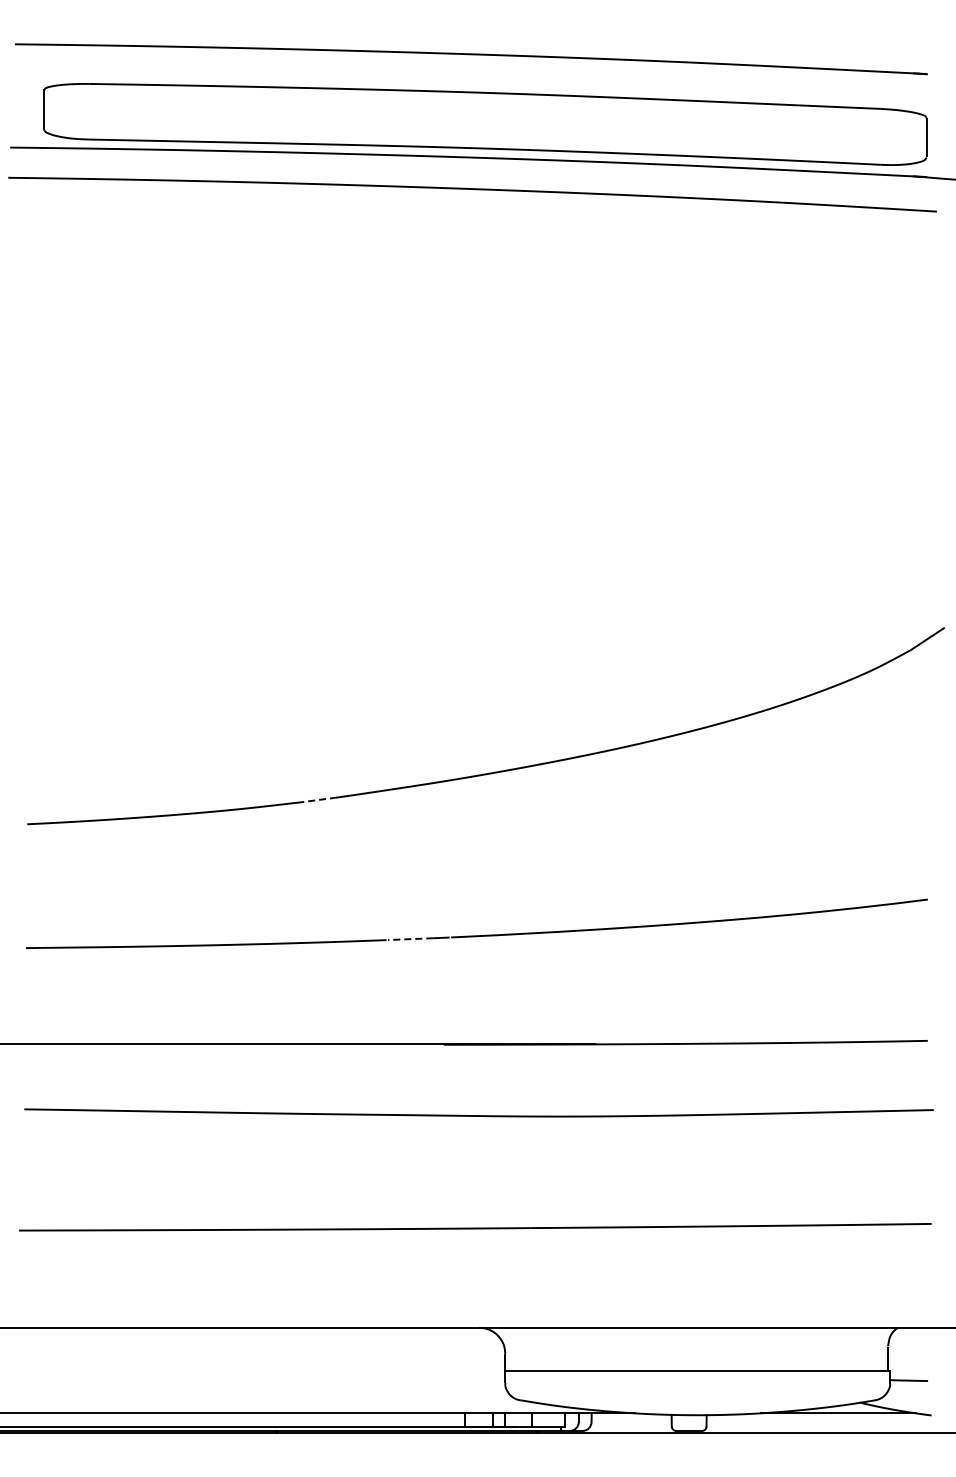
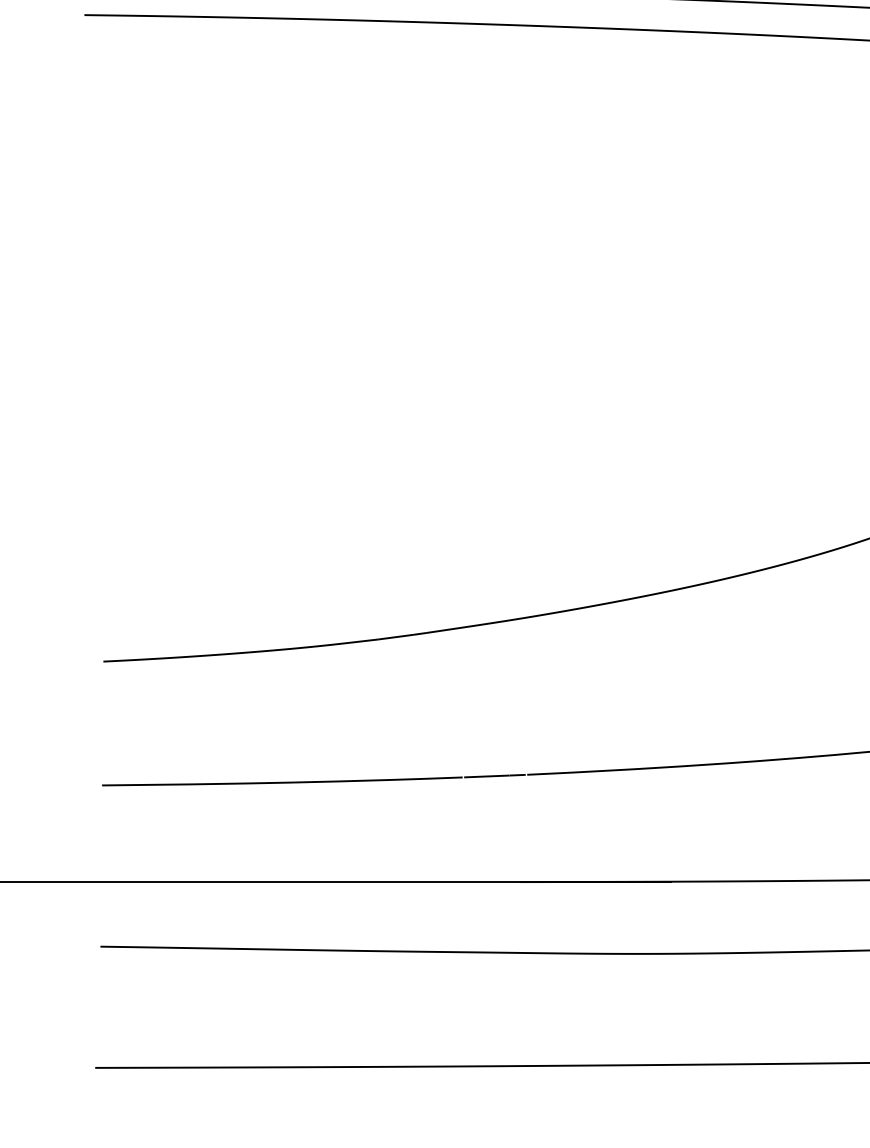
line: (319, 799) -> (395, 636), dashed -> solid
line: (410, 939) -> (486, 776), dashed -> solid

